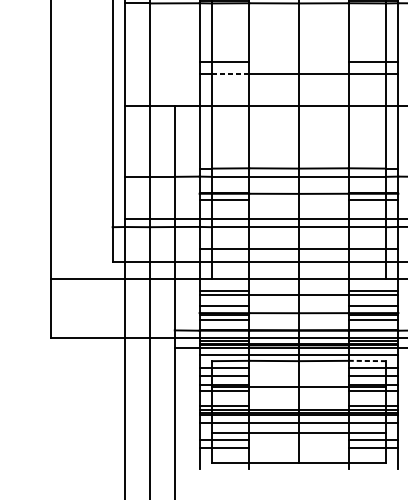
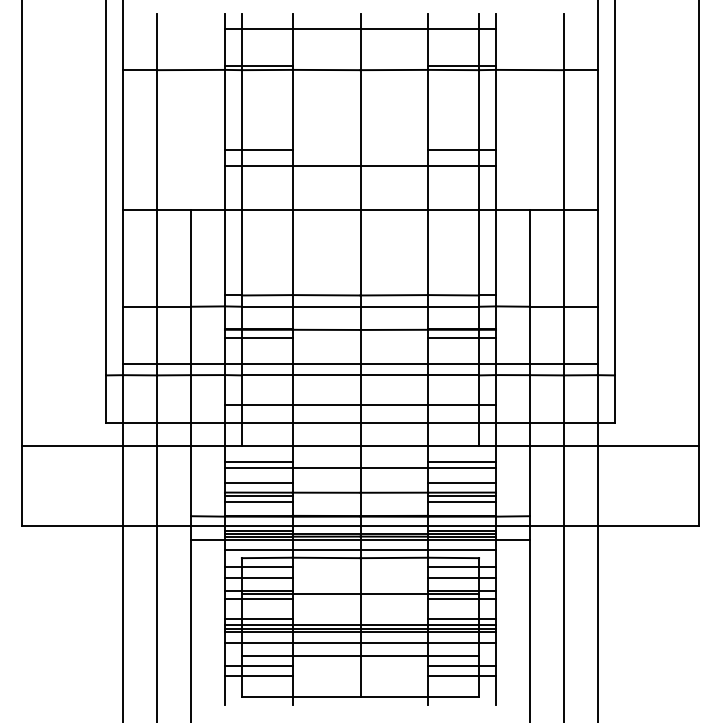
line: (230, 74) -> (266, 166), dashed -> solid
line: (367, 360) -> (454, 557), dashed -> solid

